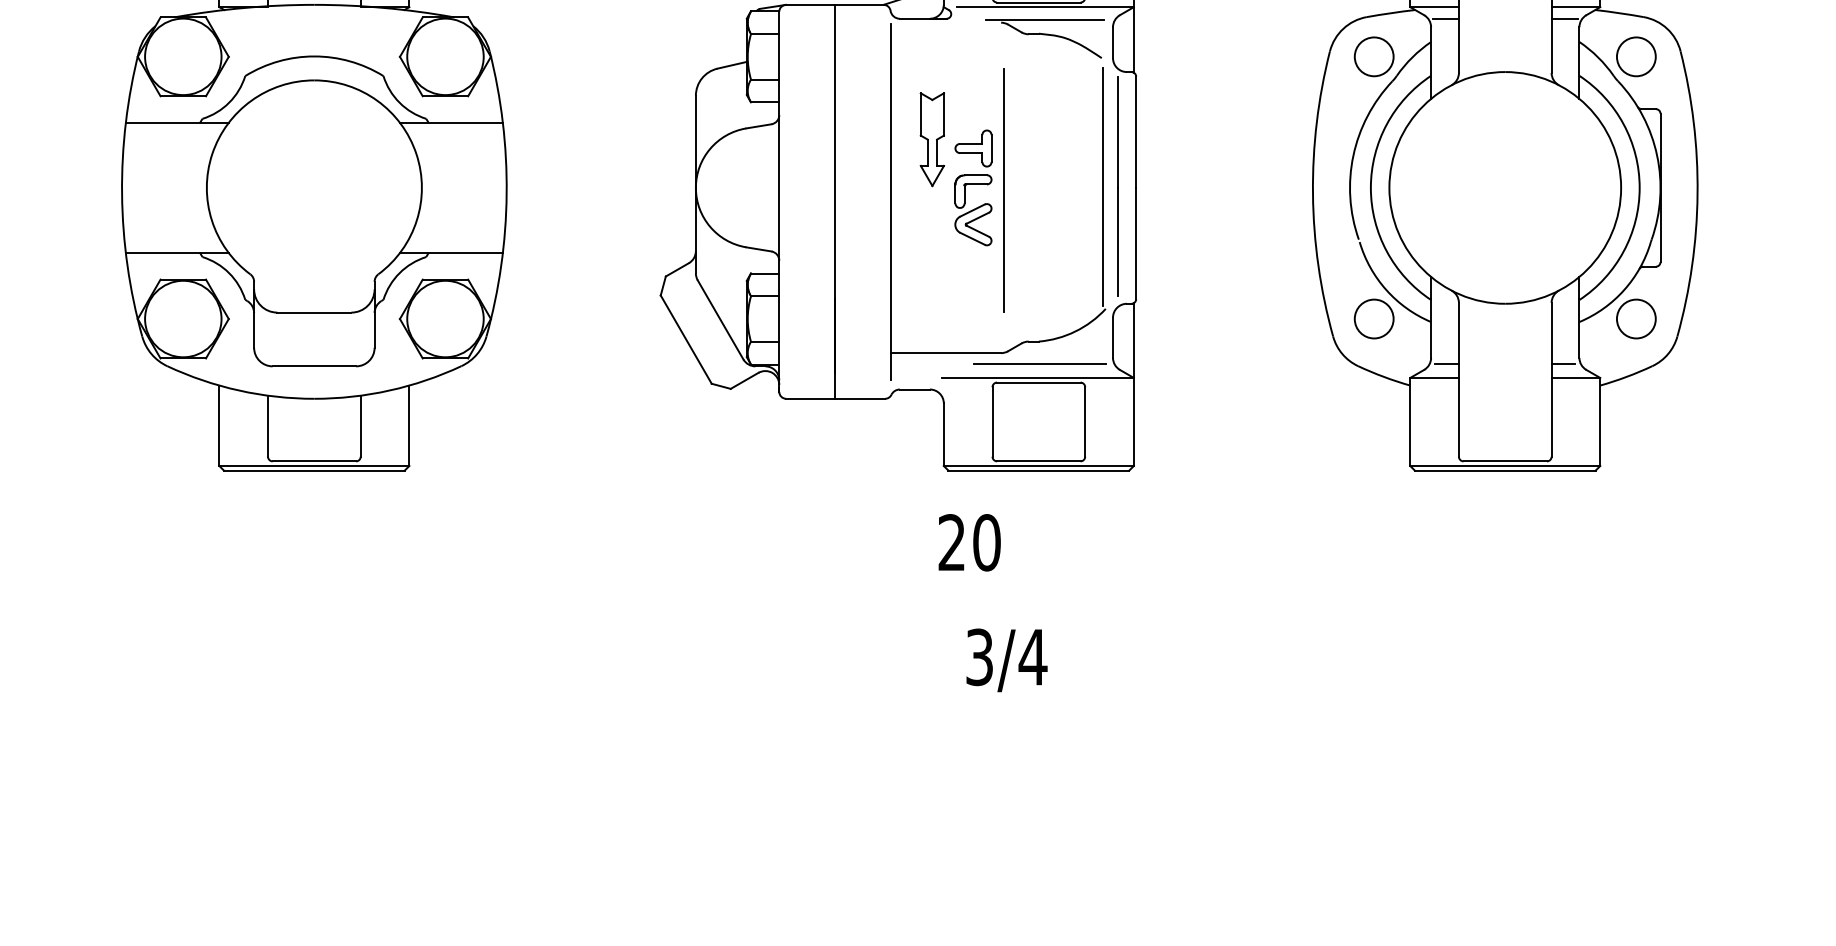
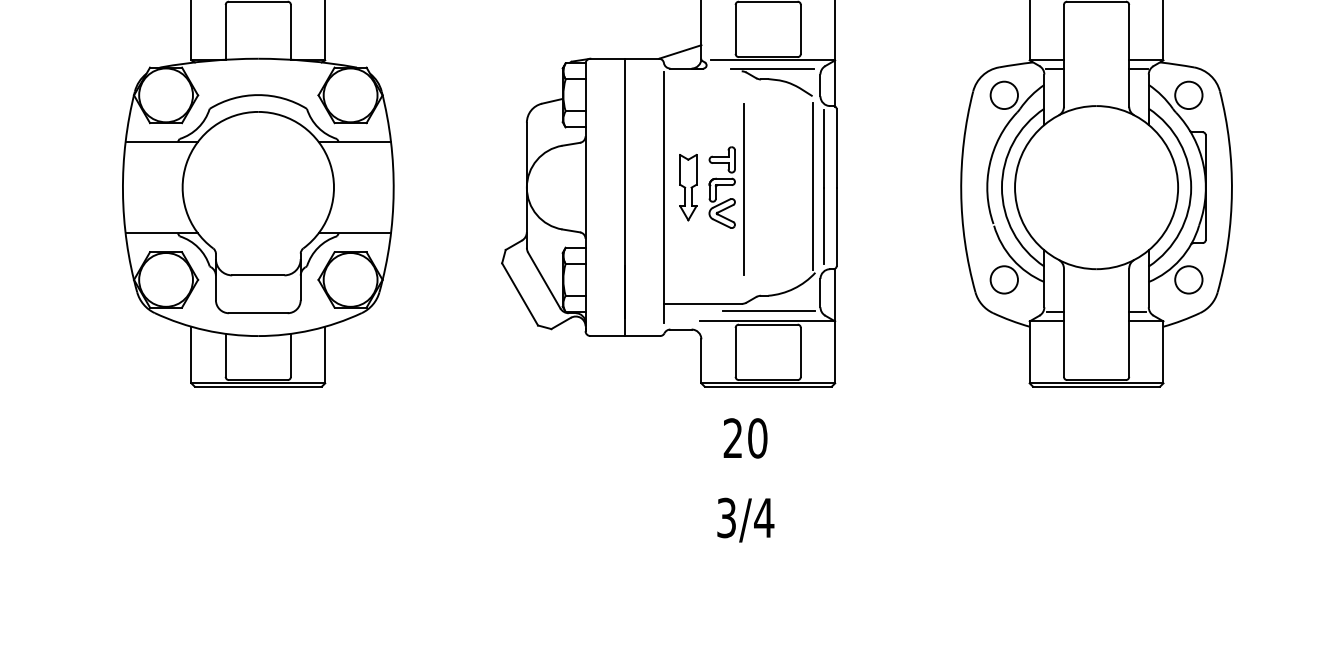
part: (932, 139) -> (688, 187), moved
text: (969, 542) -> (745, 438), moved

